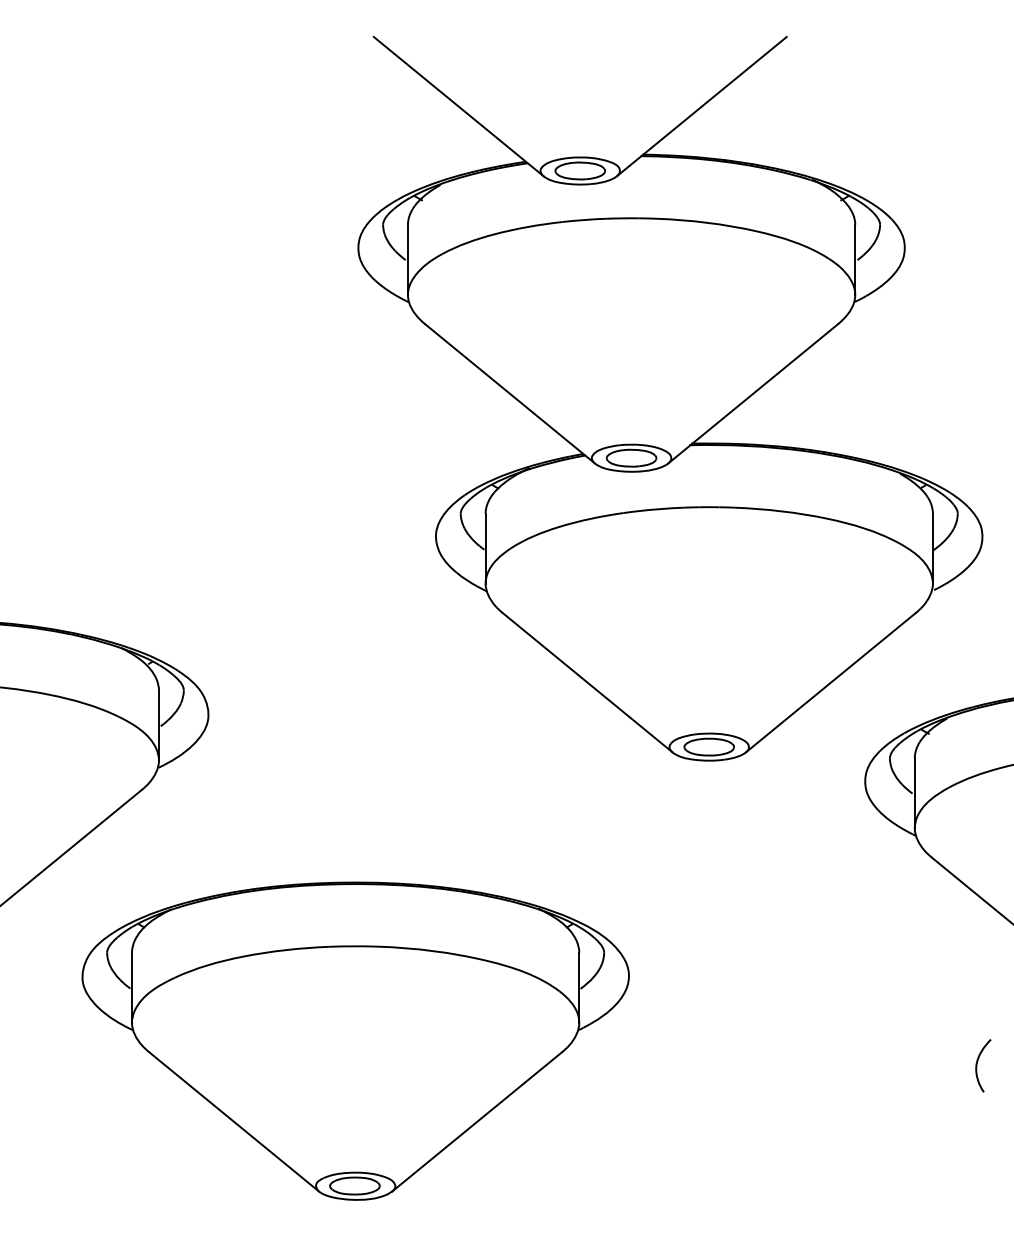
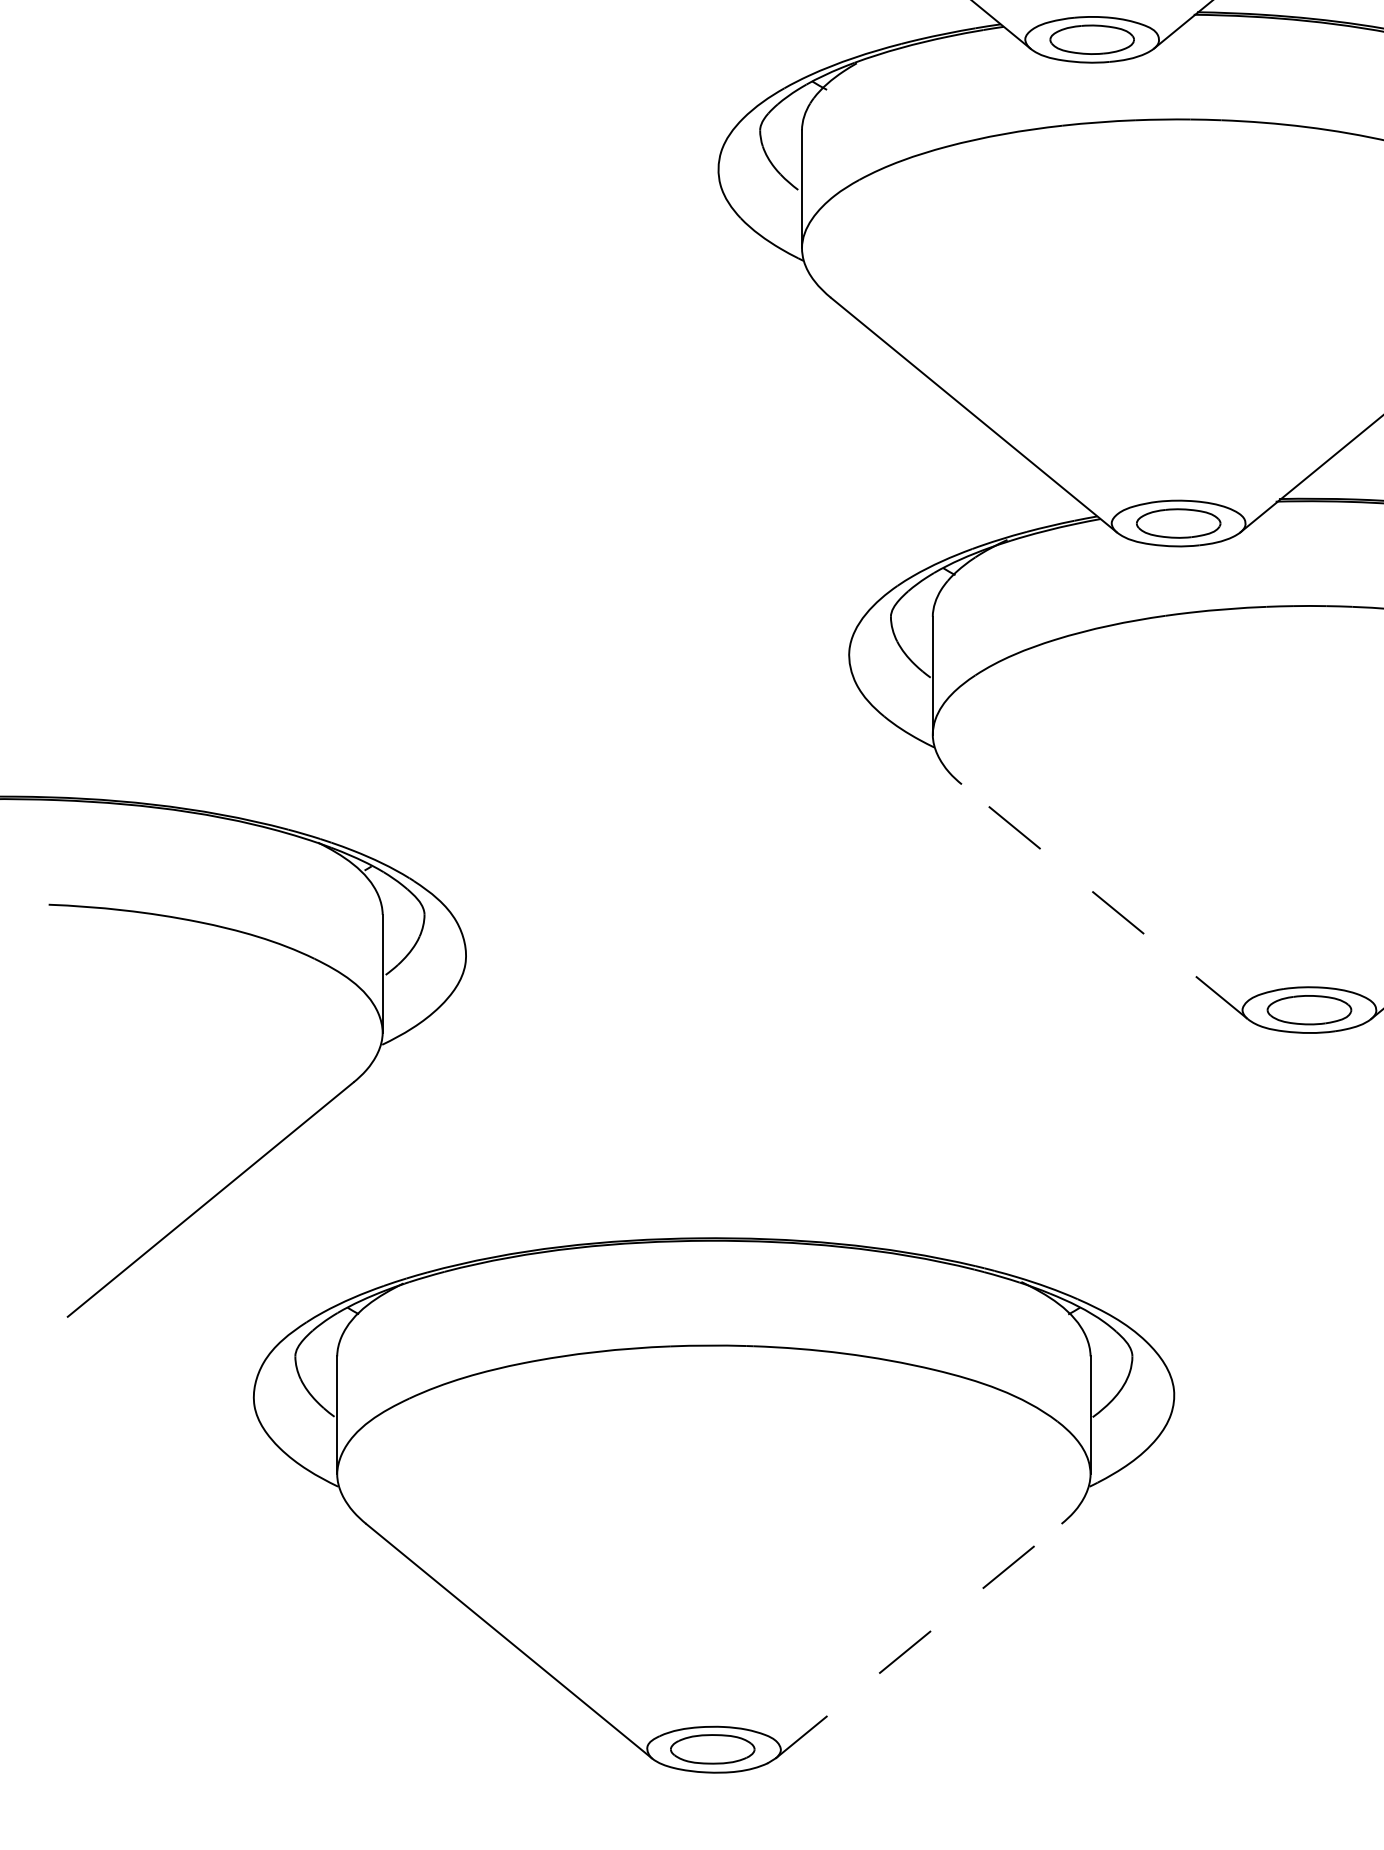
line: (587, 682) -> (1104, 901), solid -> dashed
line: (477, 1121) -> (919, 1640), solid -> dashed

